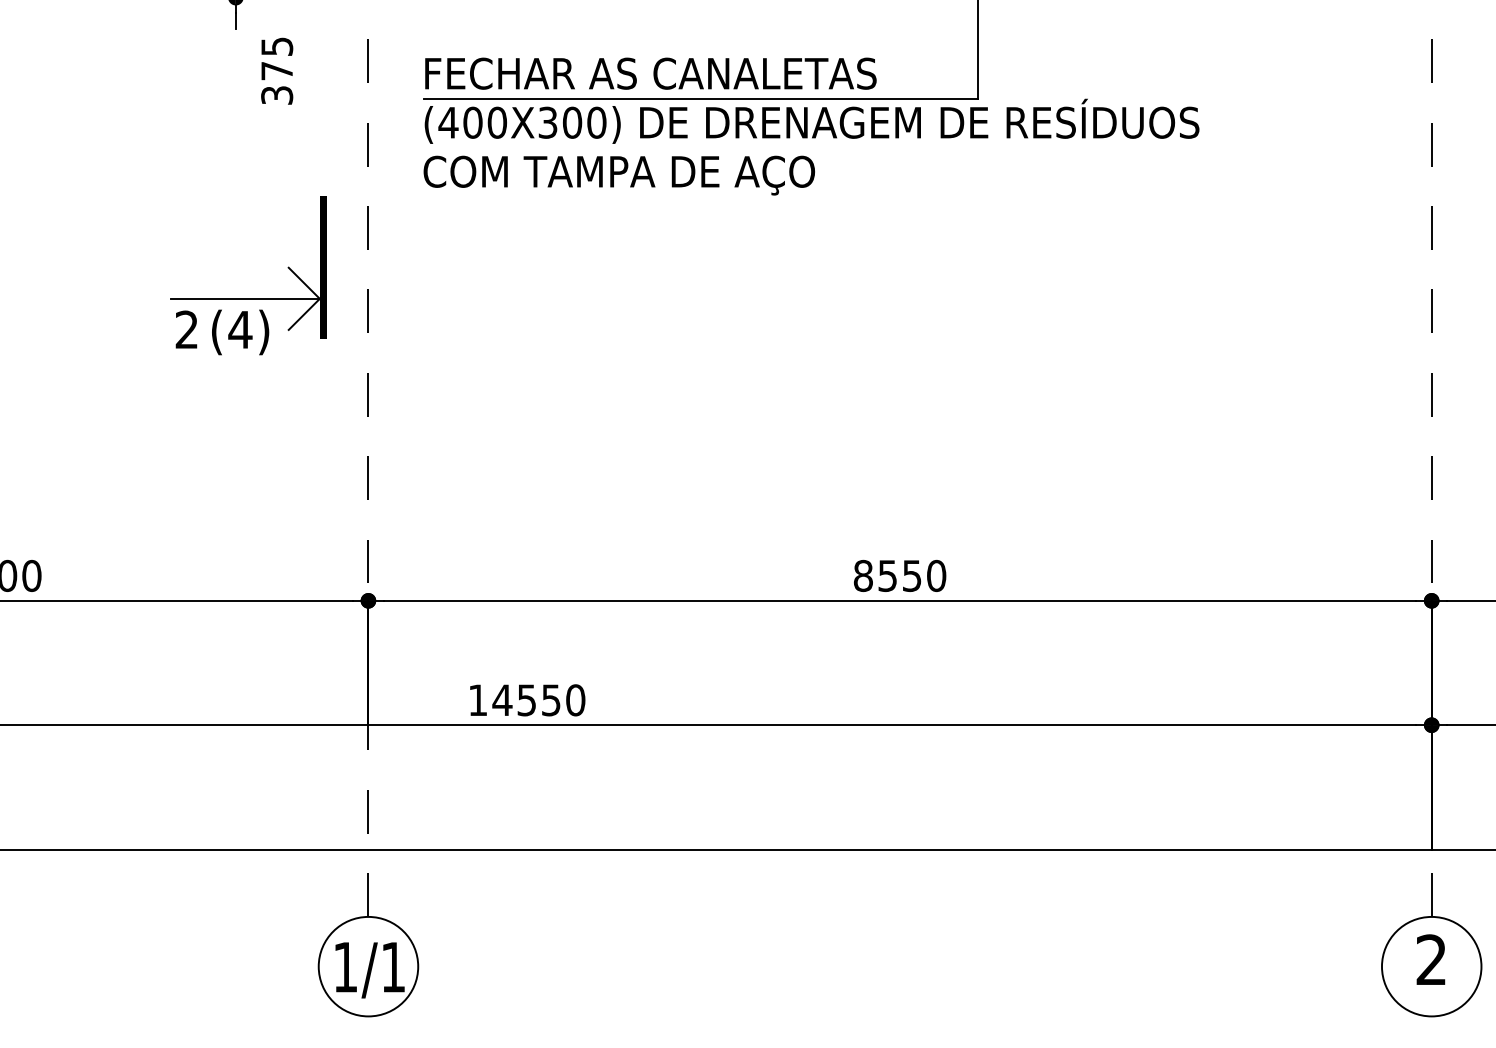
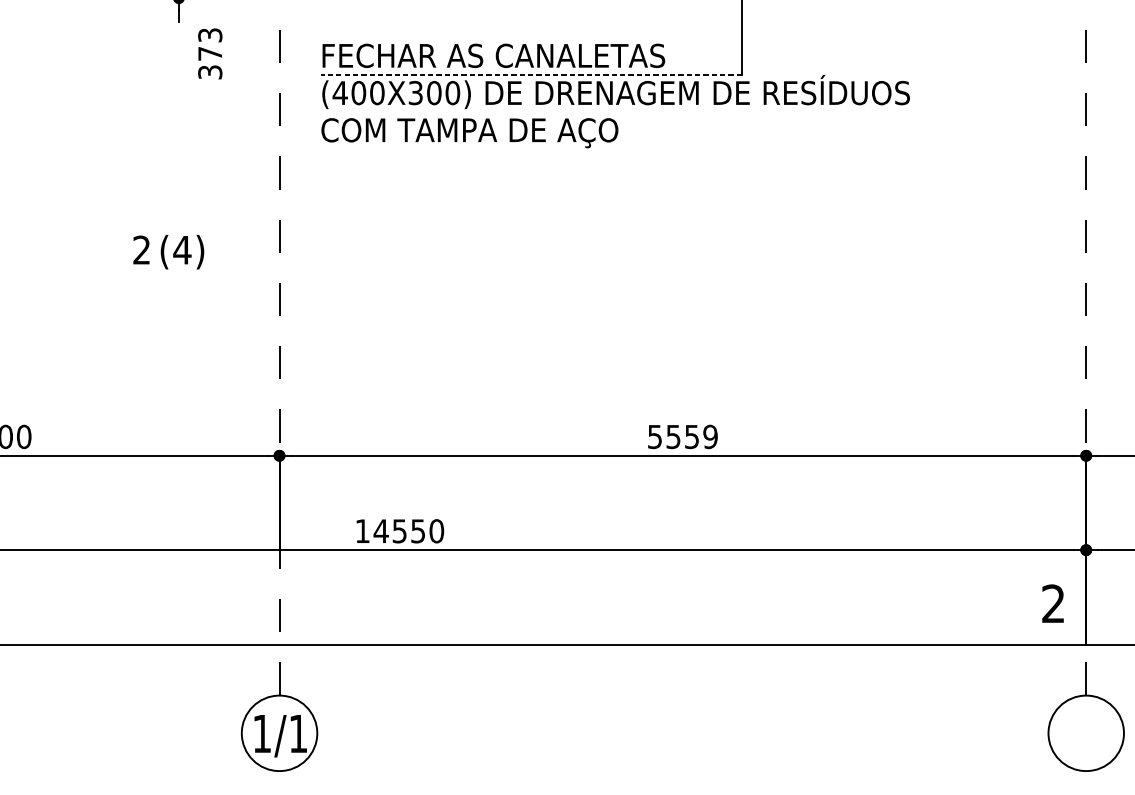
text: (276, 45) -> (209, 34), 375 -> 373
line: (700, 99) -> (531, 75), solid -> dashed
part: (248, 298) -> (188, 226), removed
text: (899, 575) -> (682, 436), 8550 -> 5559
text: (1430, 959) -> (1052, 603), moved

